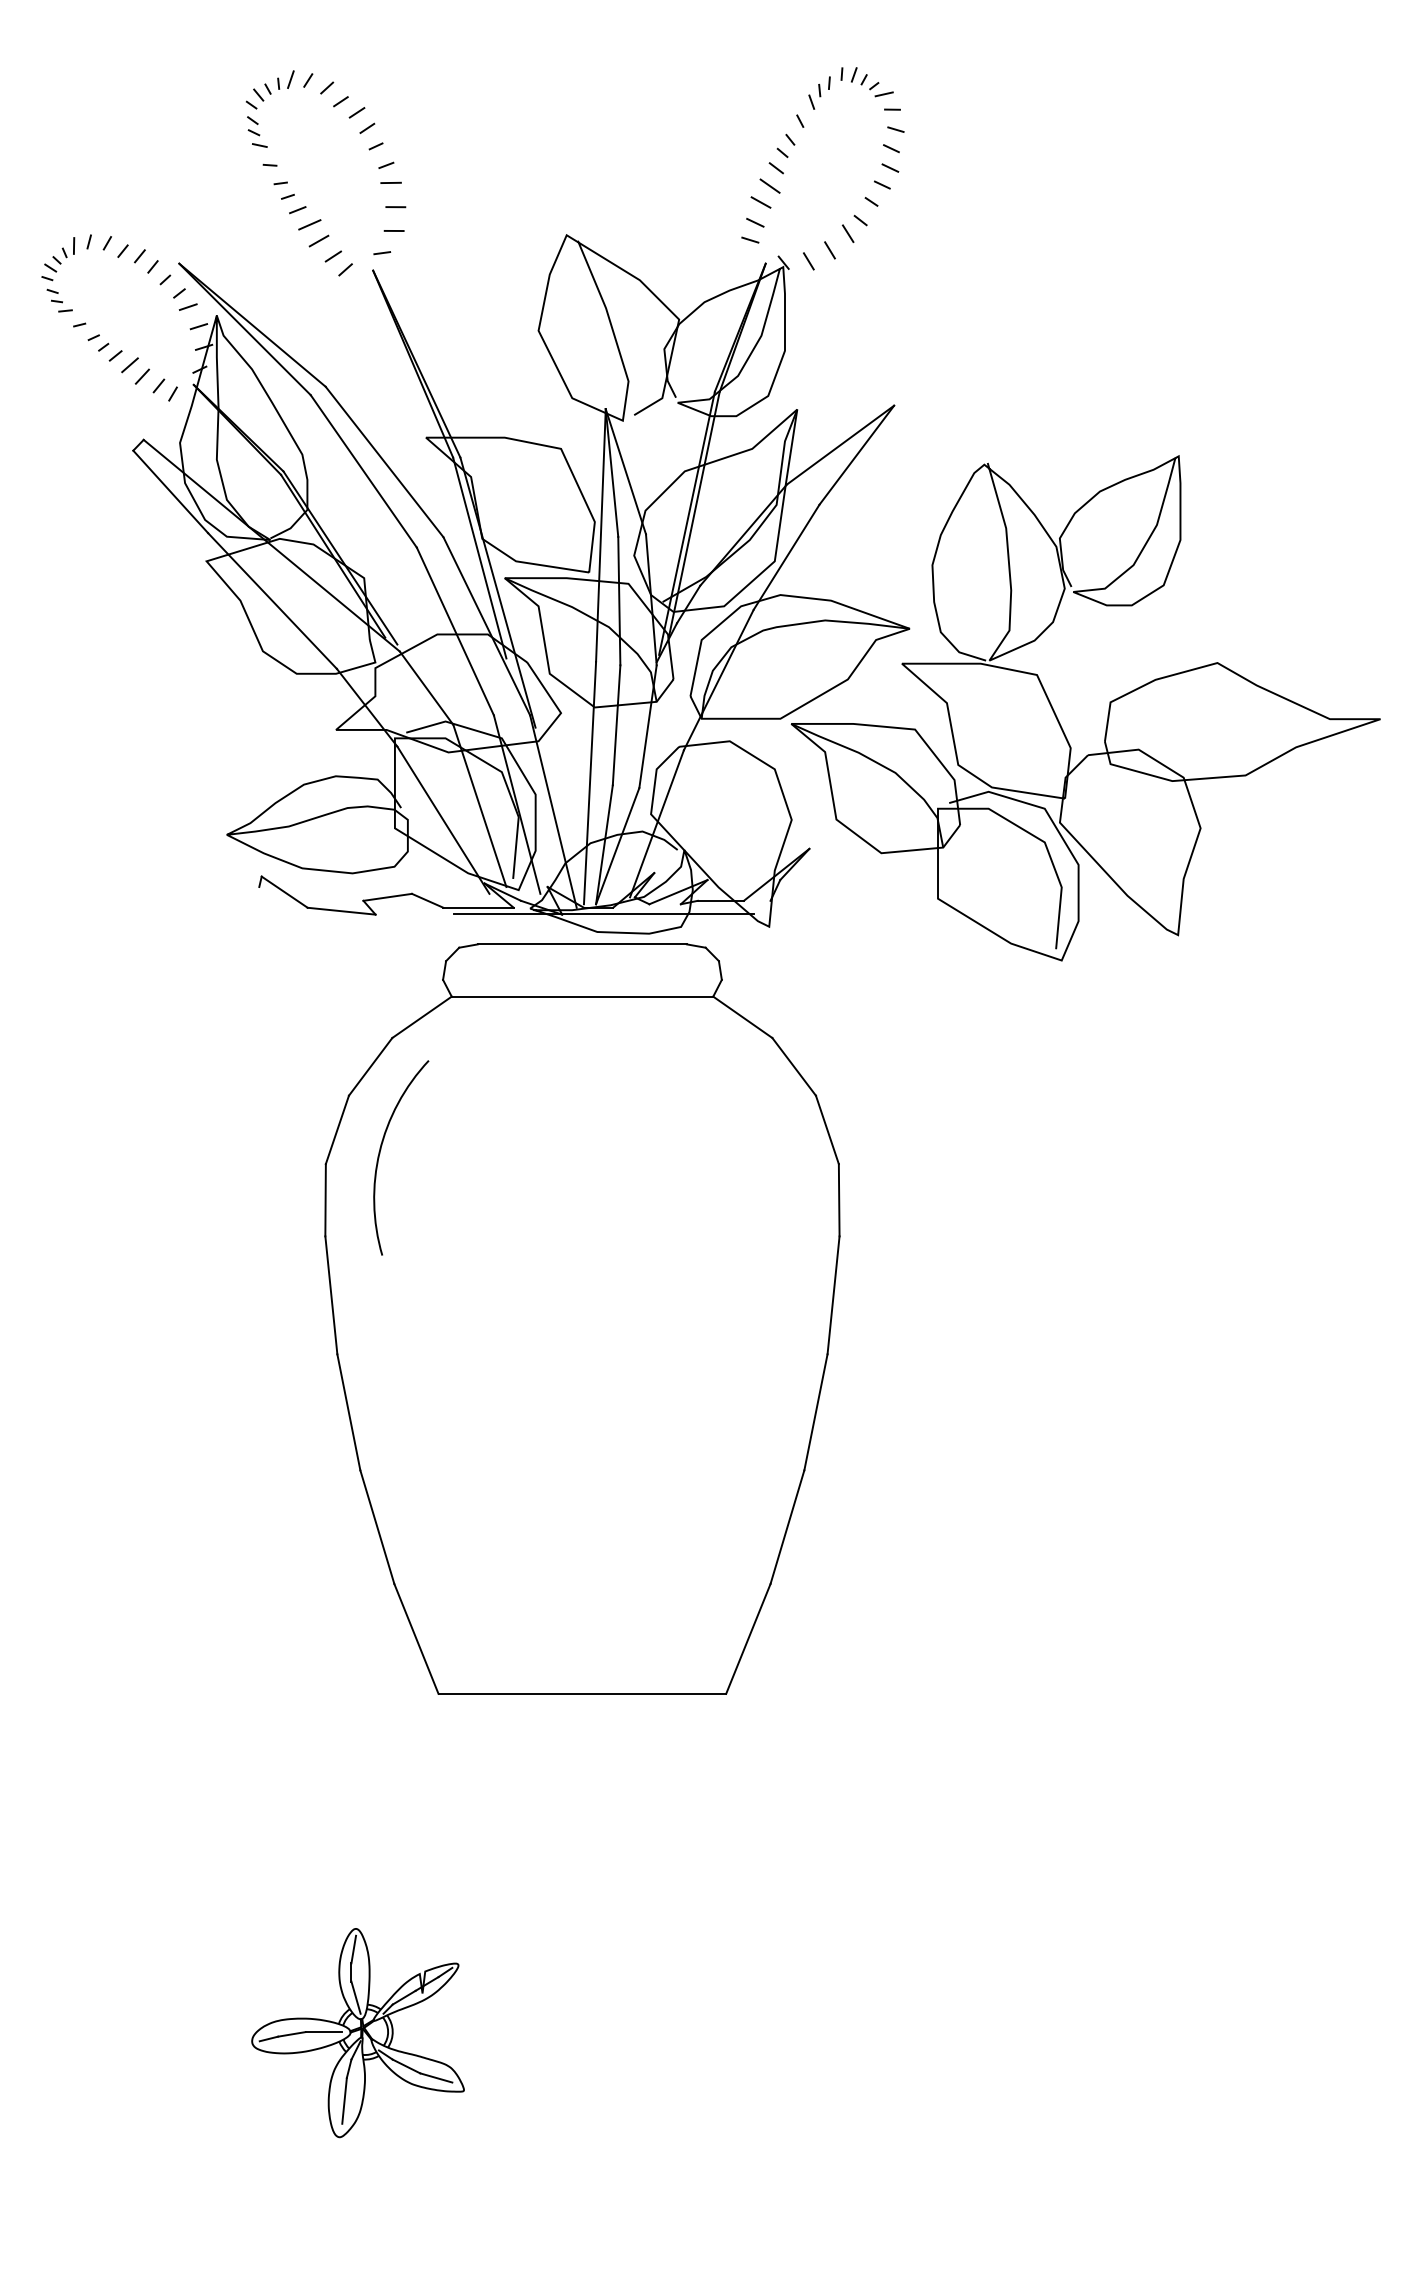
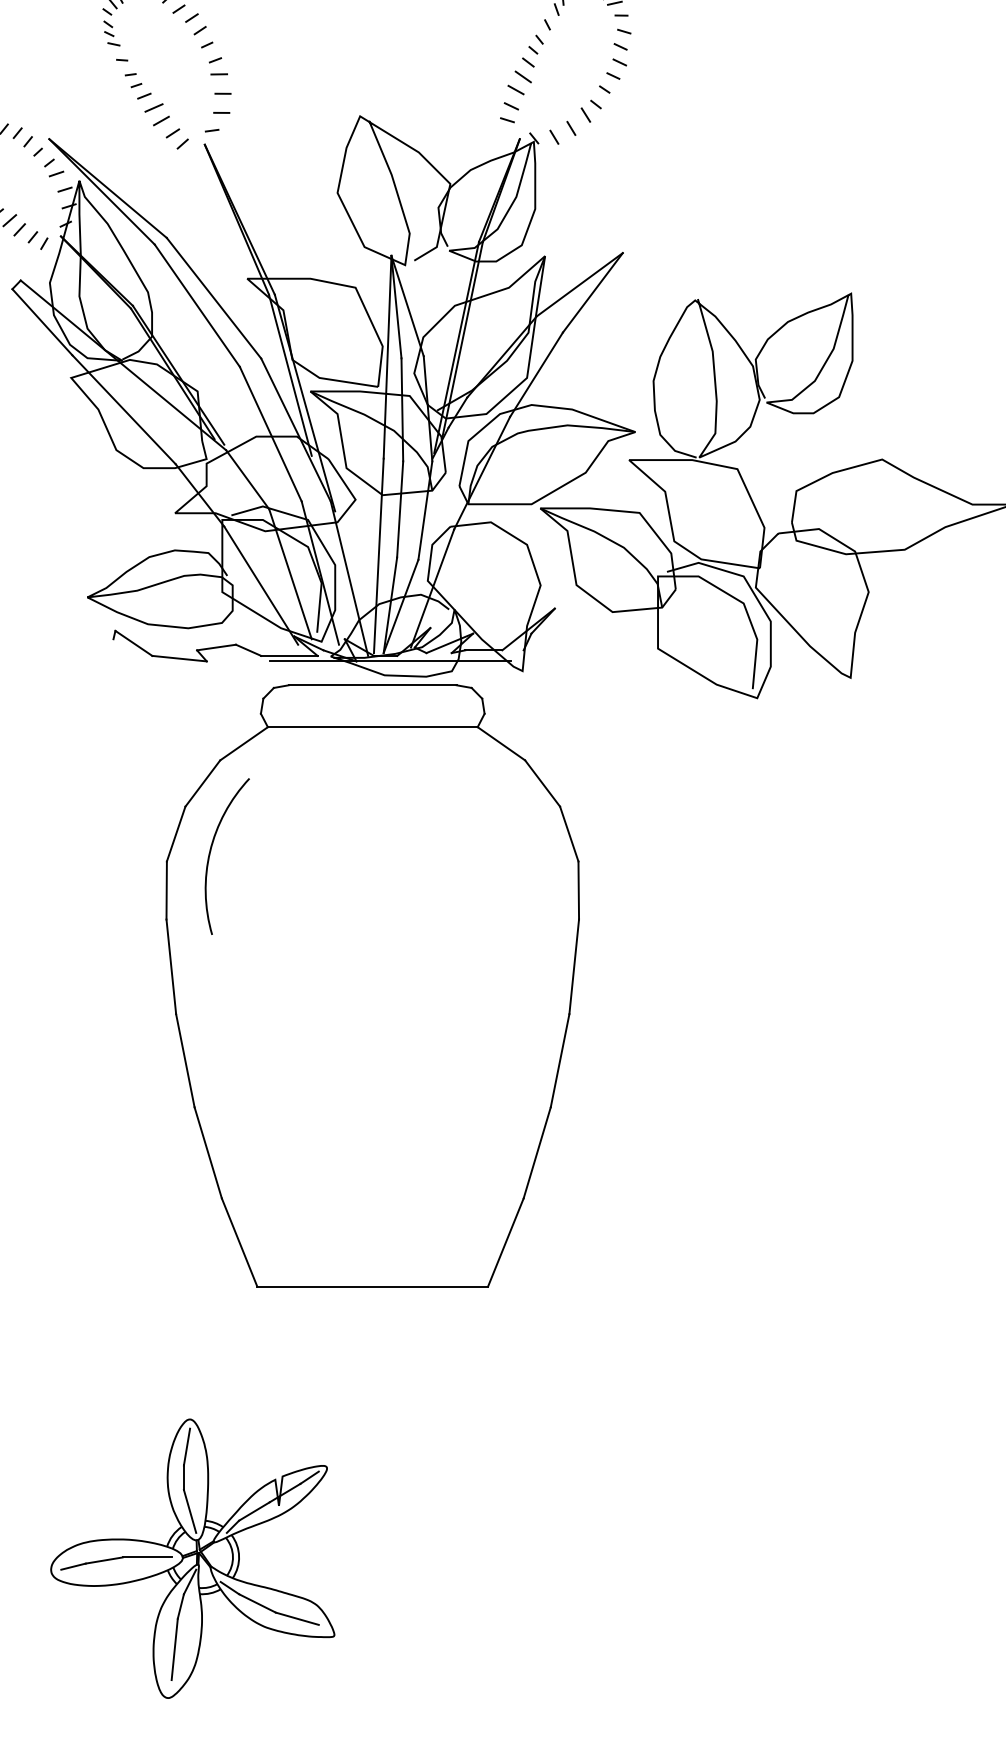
part: (357, 2032) -> (192, 1558), size x1.67

